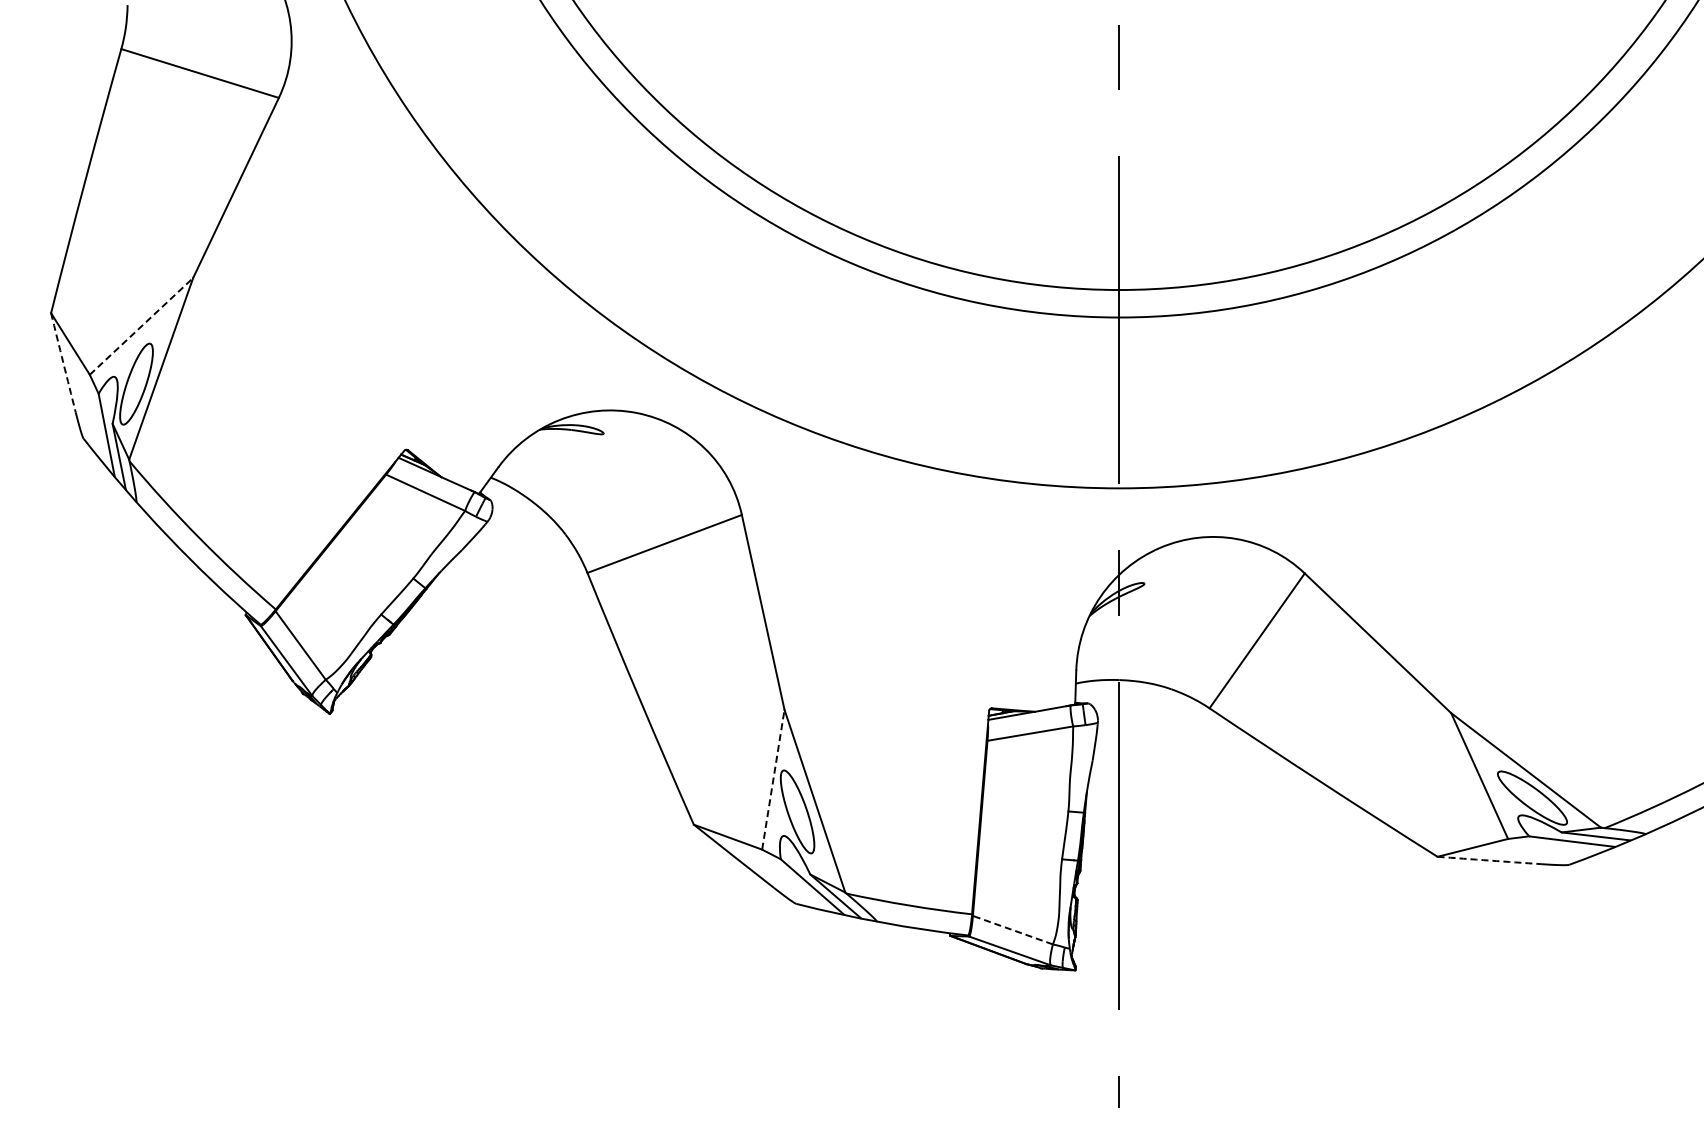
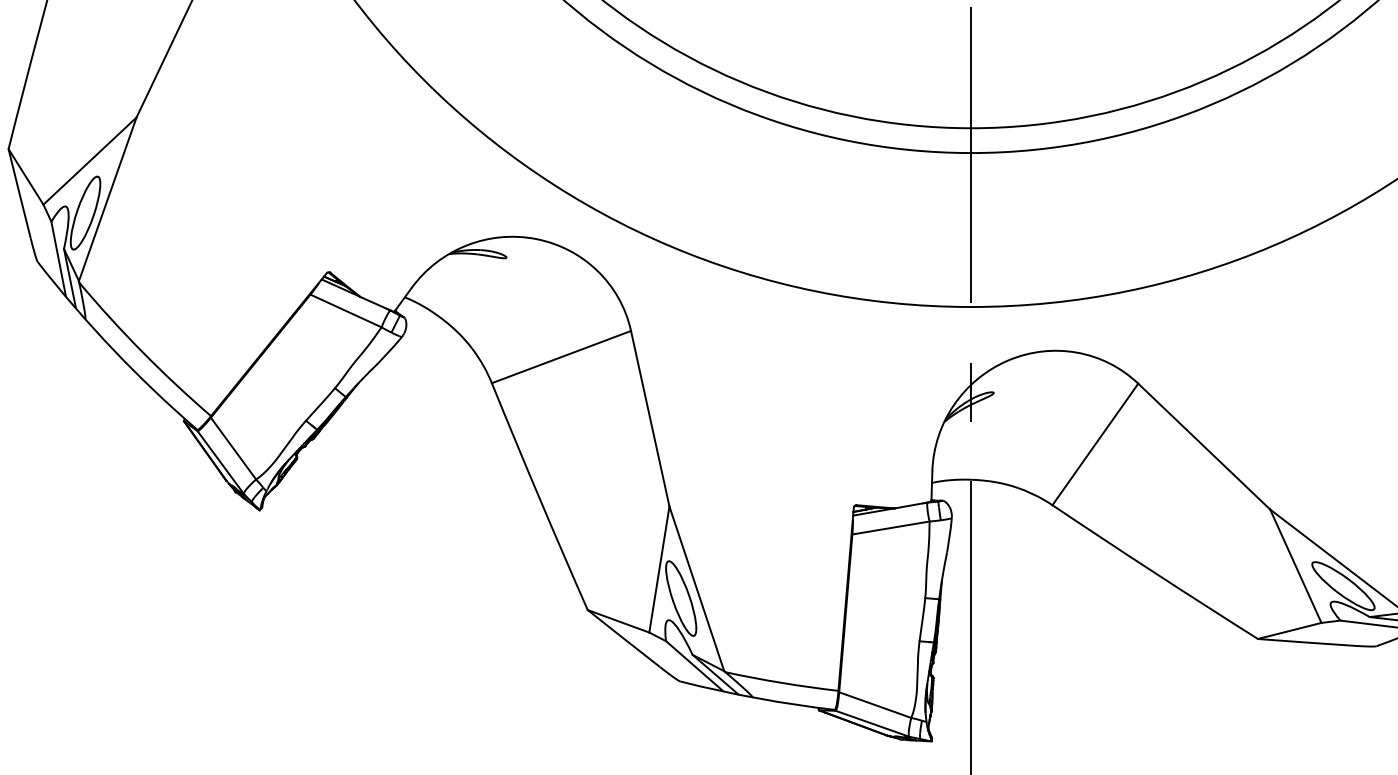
line: (141, 326) -> (90, 161), dashed -> solid
arc: (63, 362) -> (19, 193), dashed -> solid
line: (773, 779) -> (659, 569), dashed -> solid
arc: (1489, 860) -> (1304, 642), dashed -> solid
line: (1012, 929) -> (874, 704), dashed -> solid

